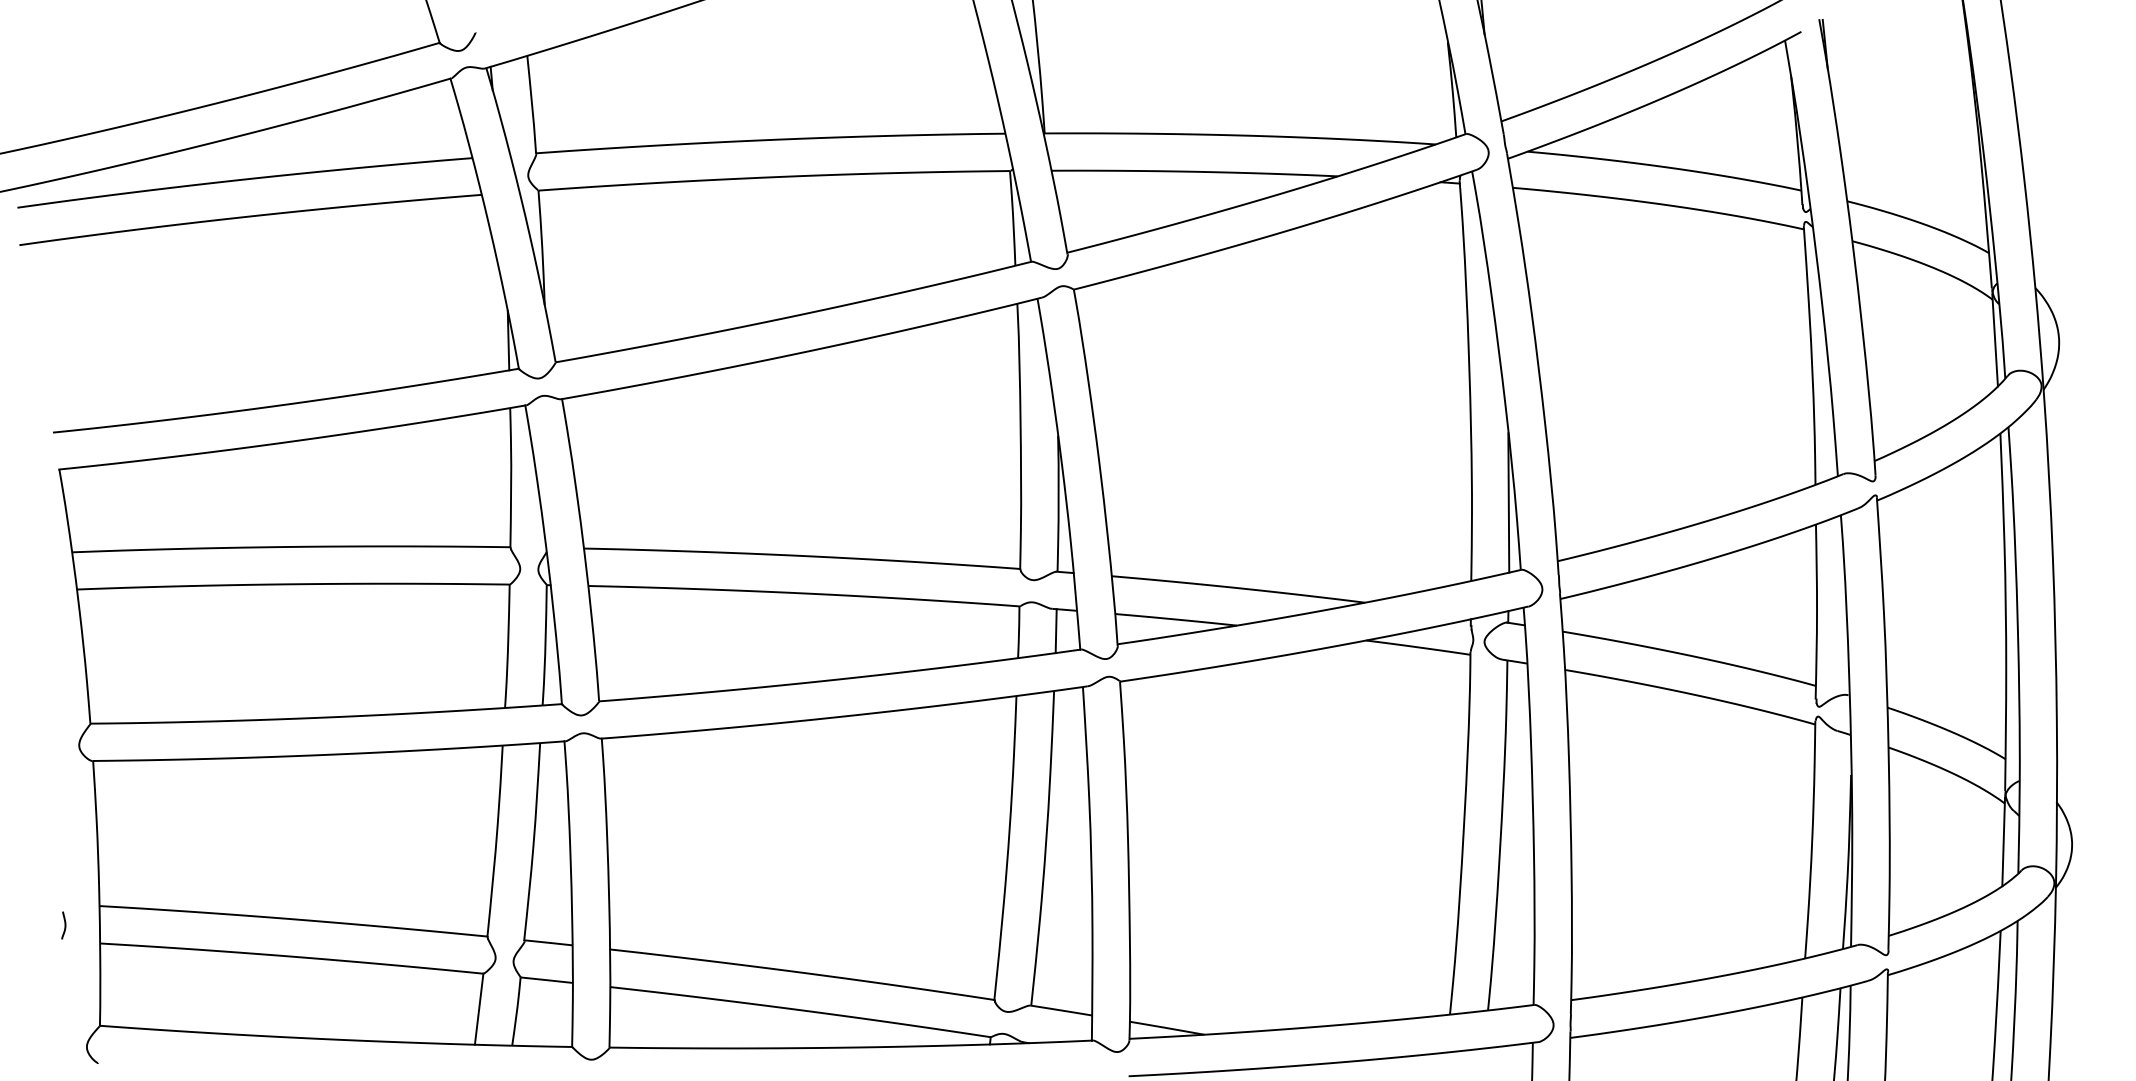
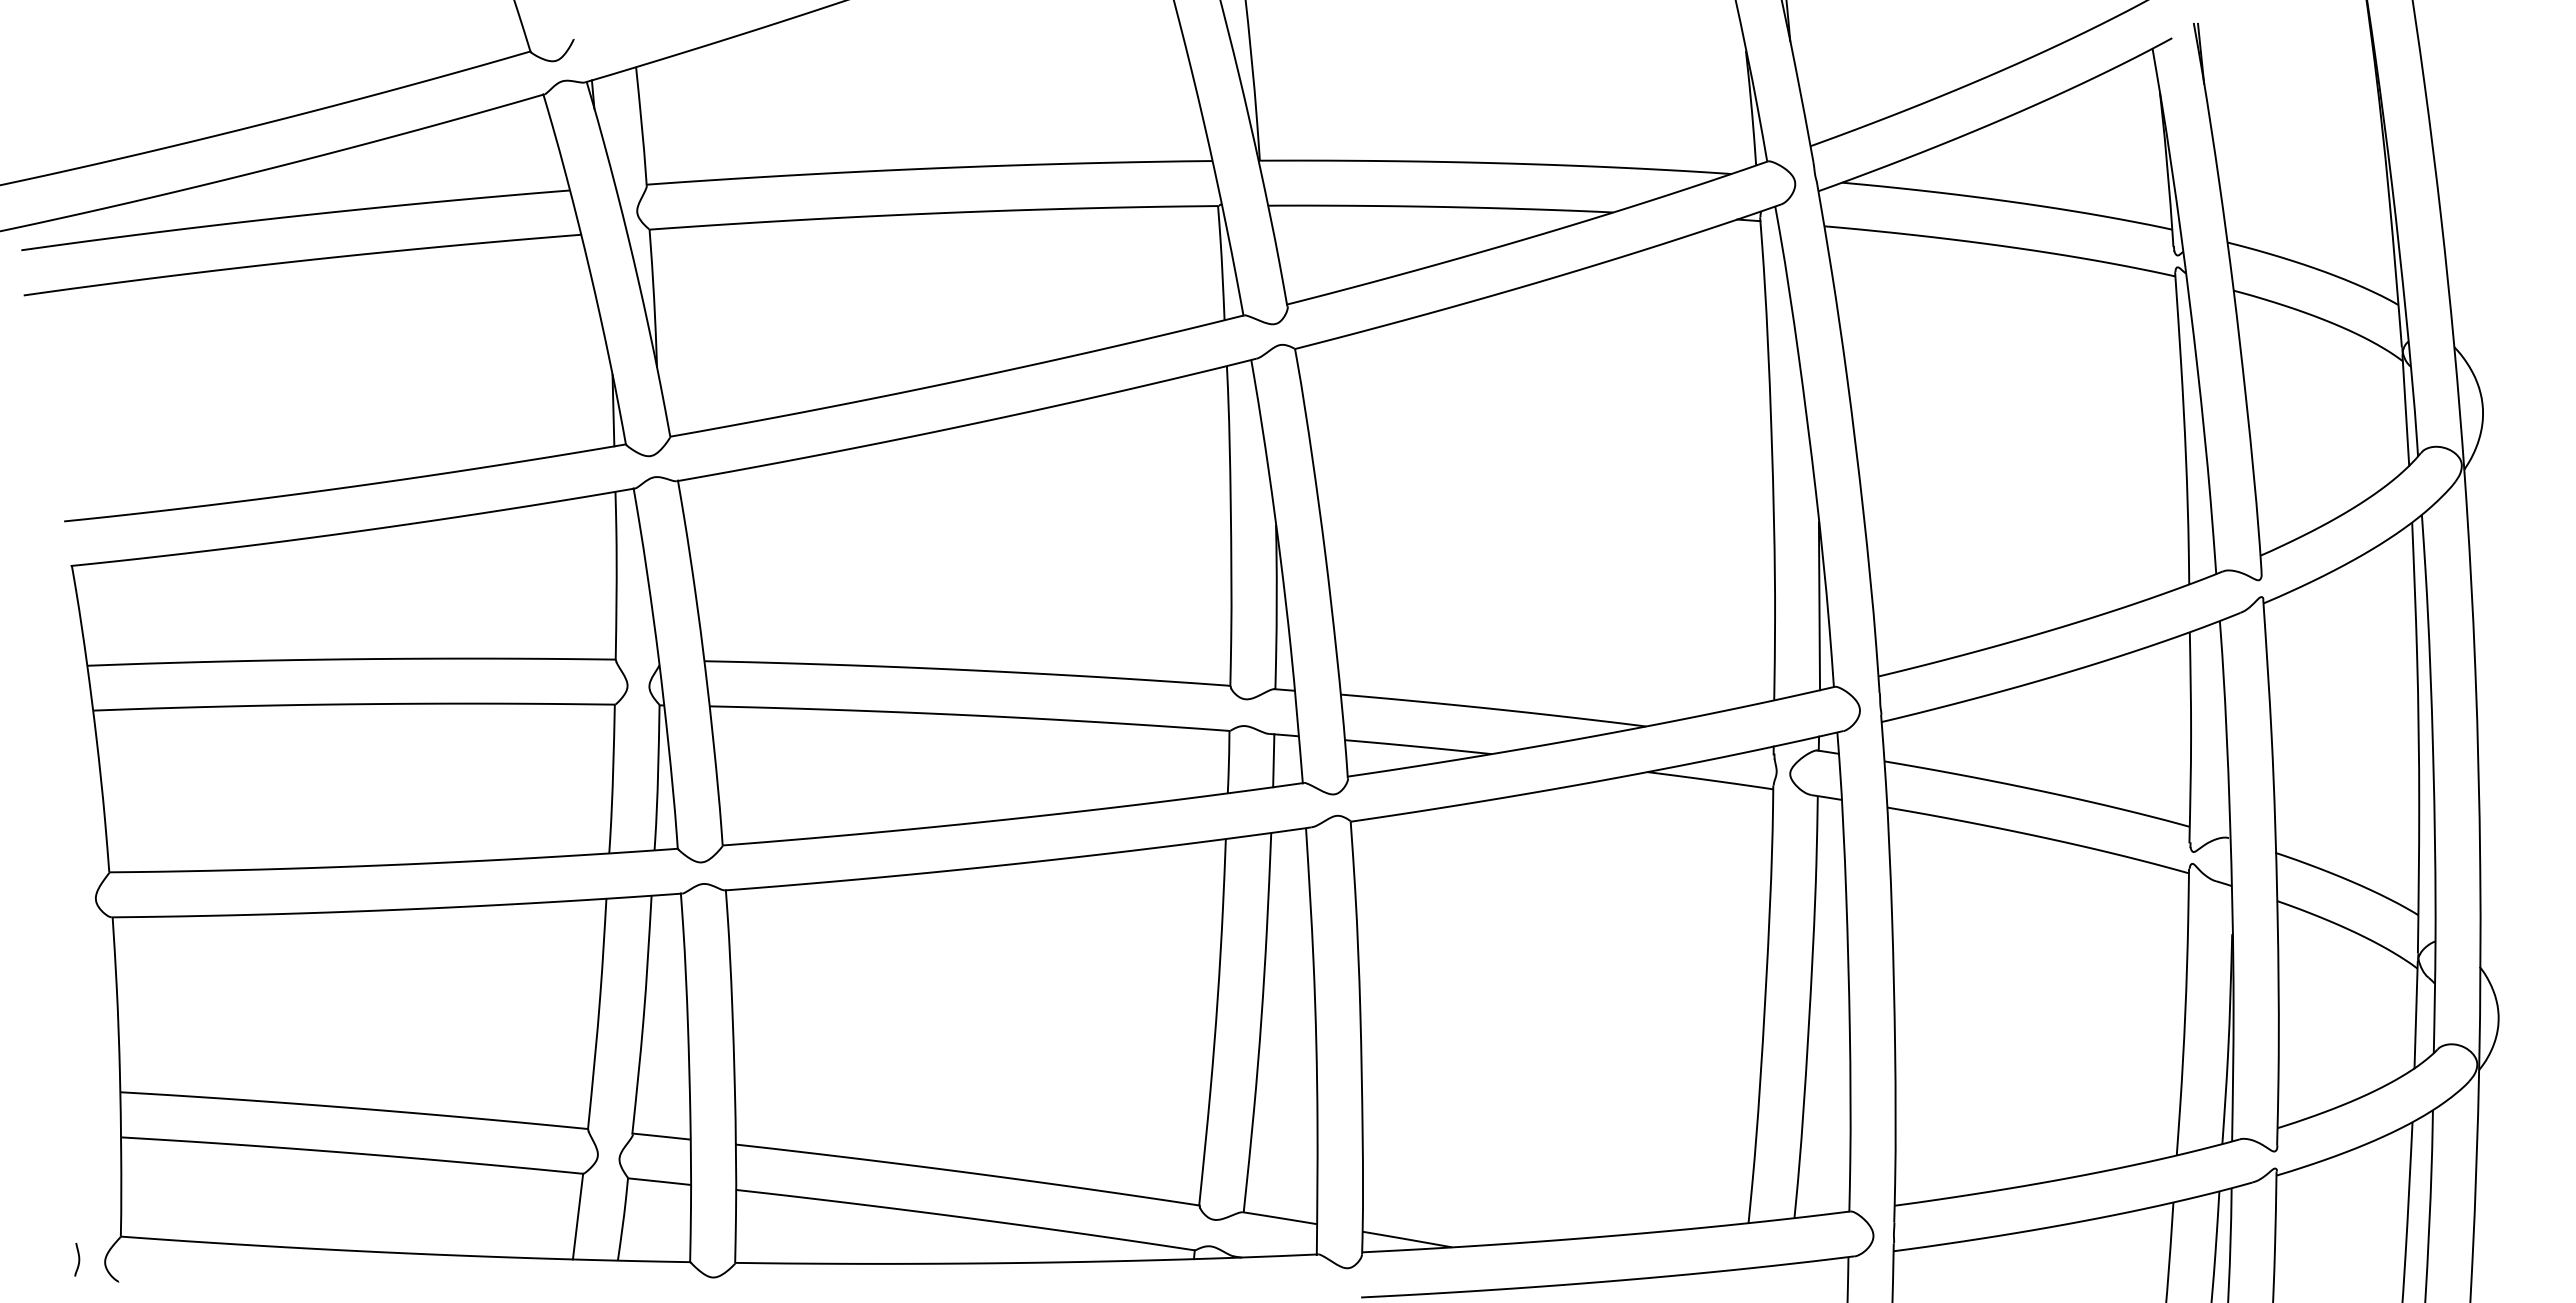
curve: (64, 925) -> (78, 1259), moved

